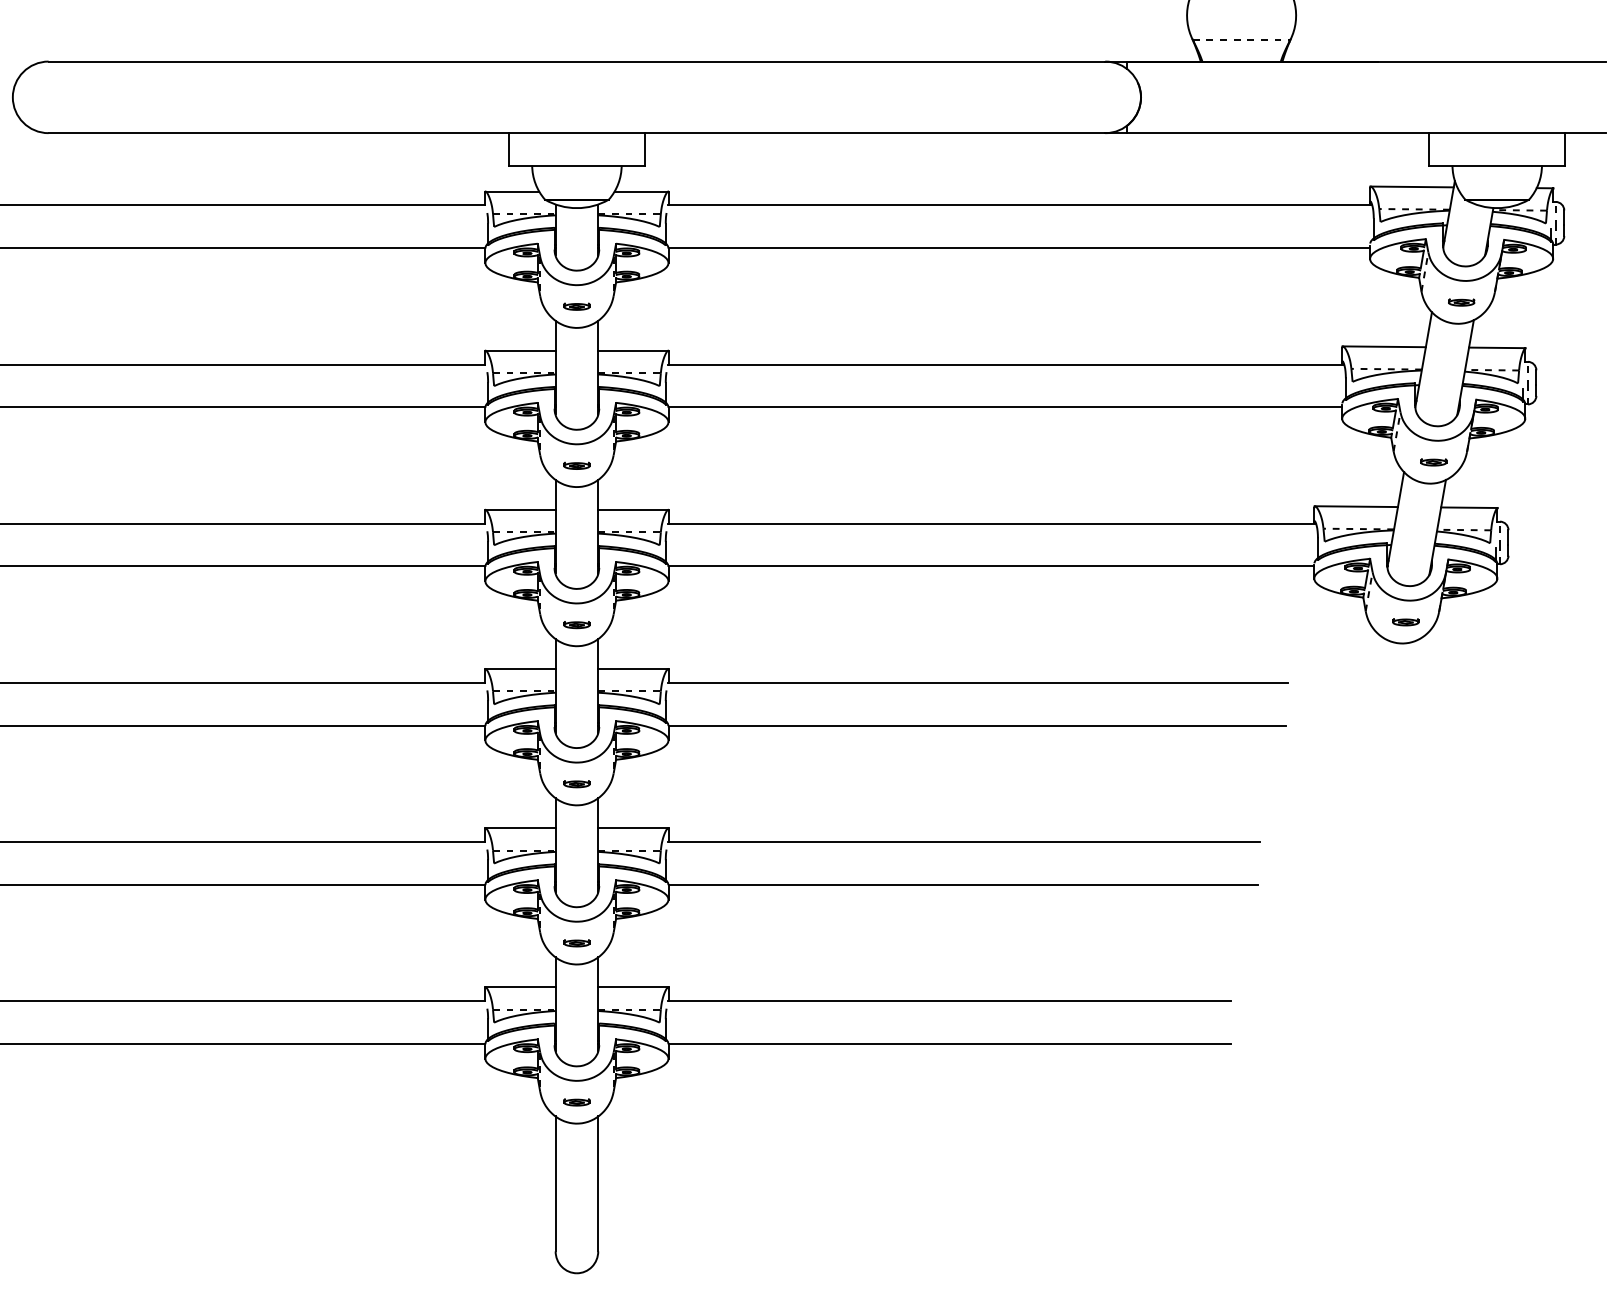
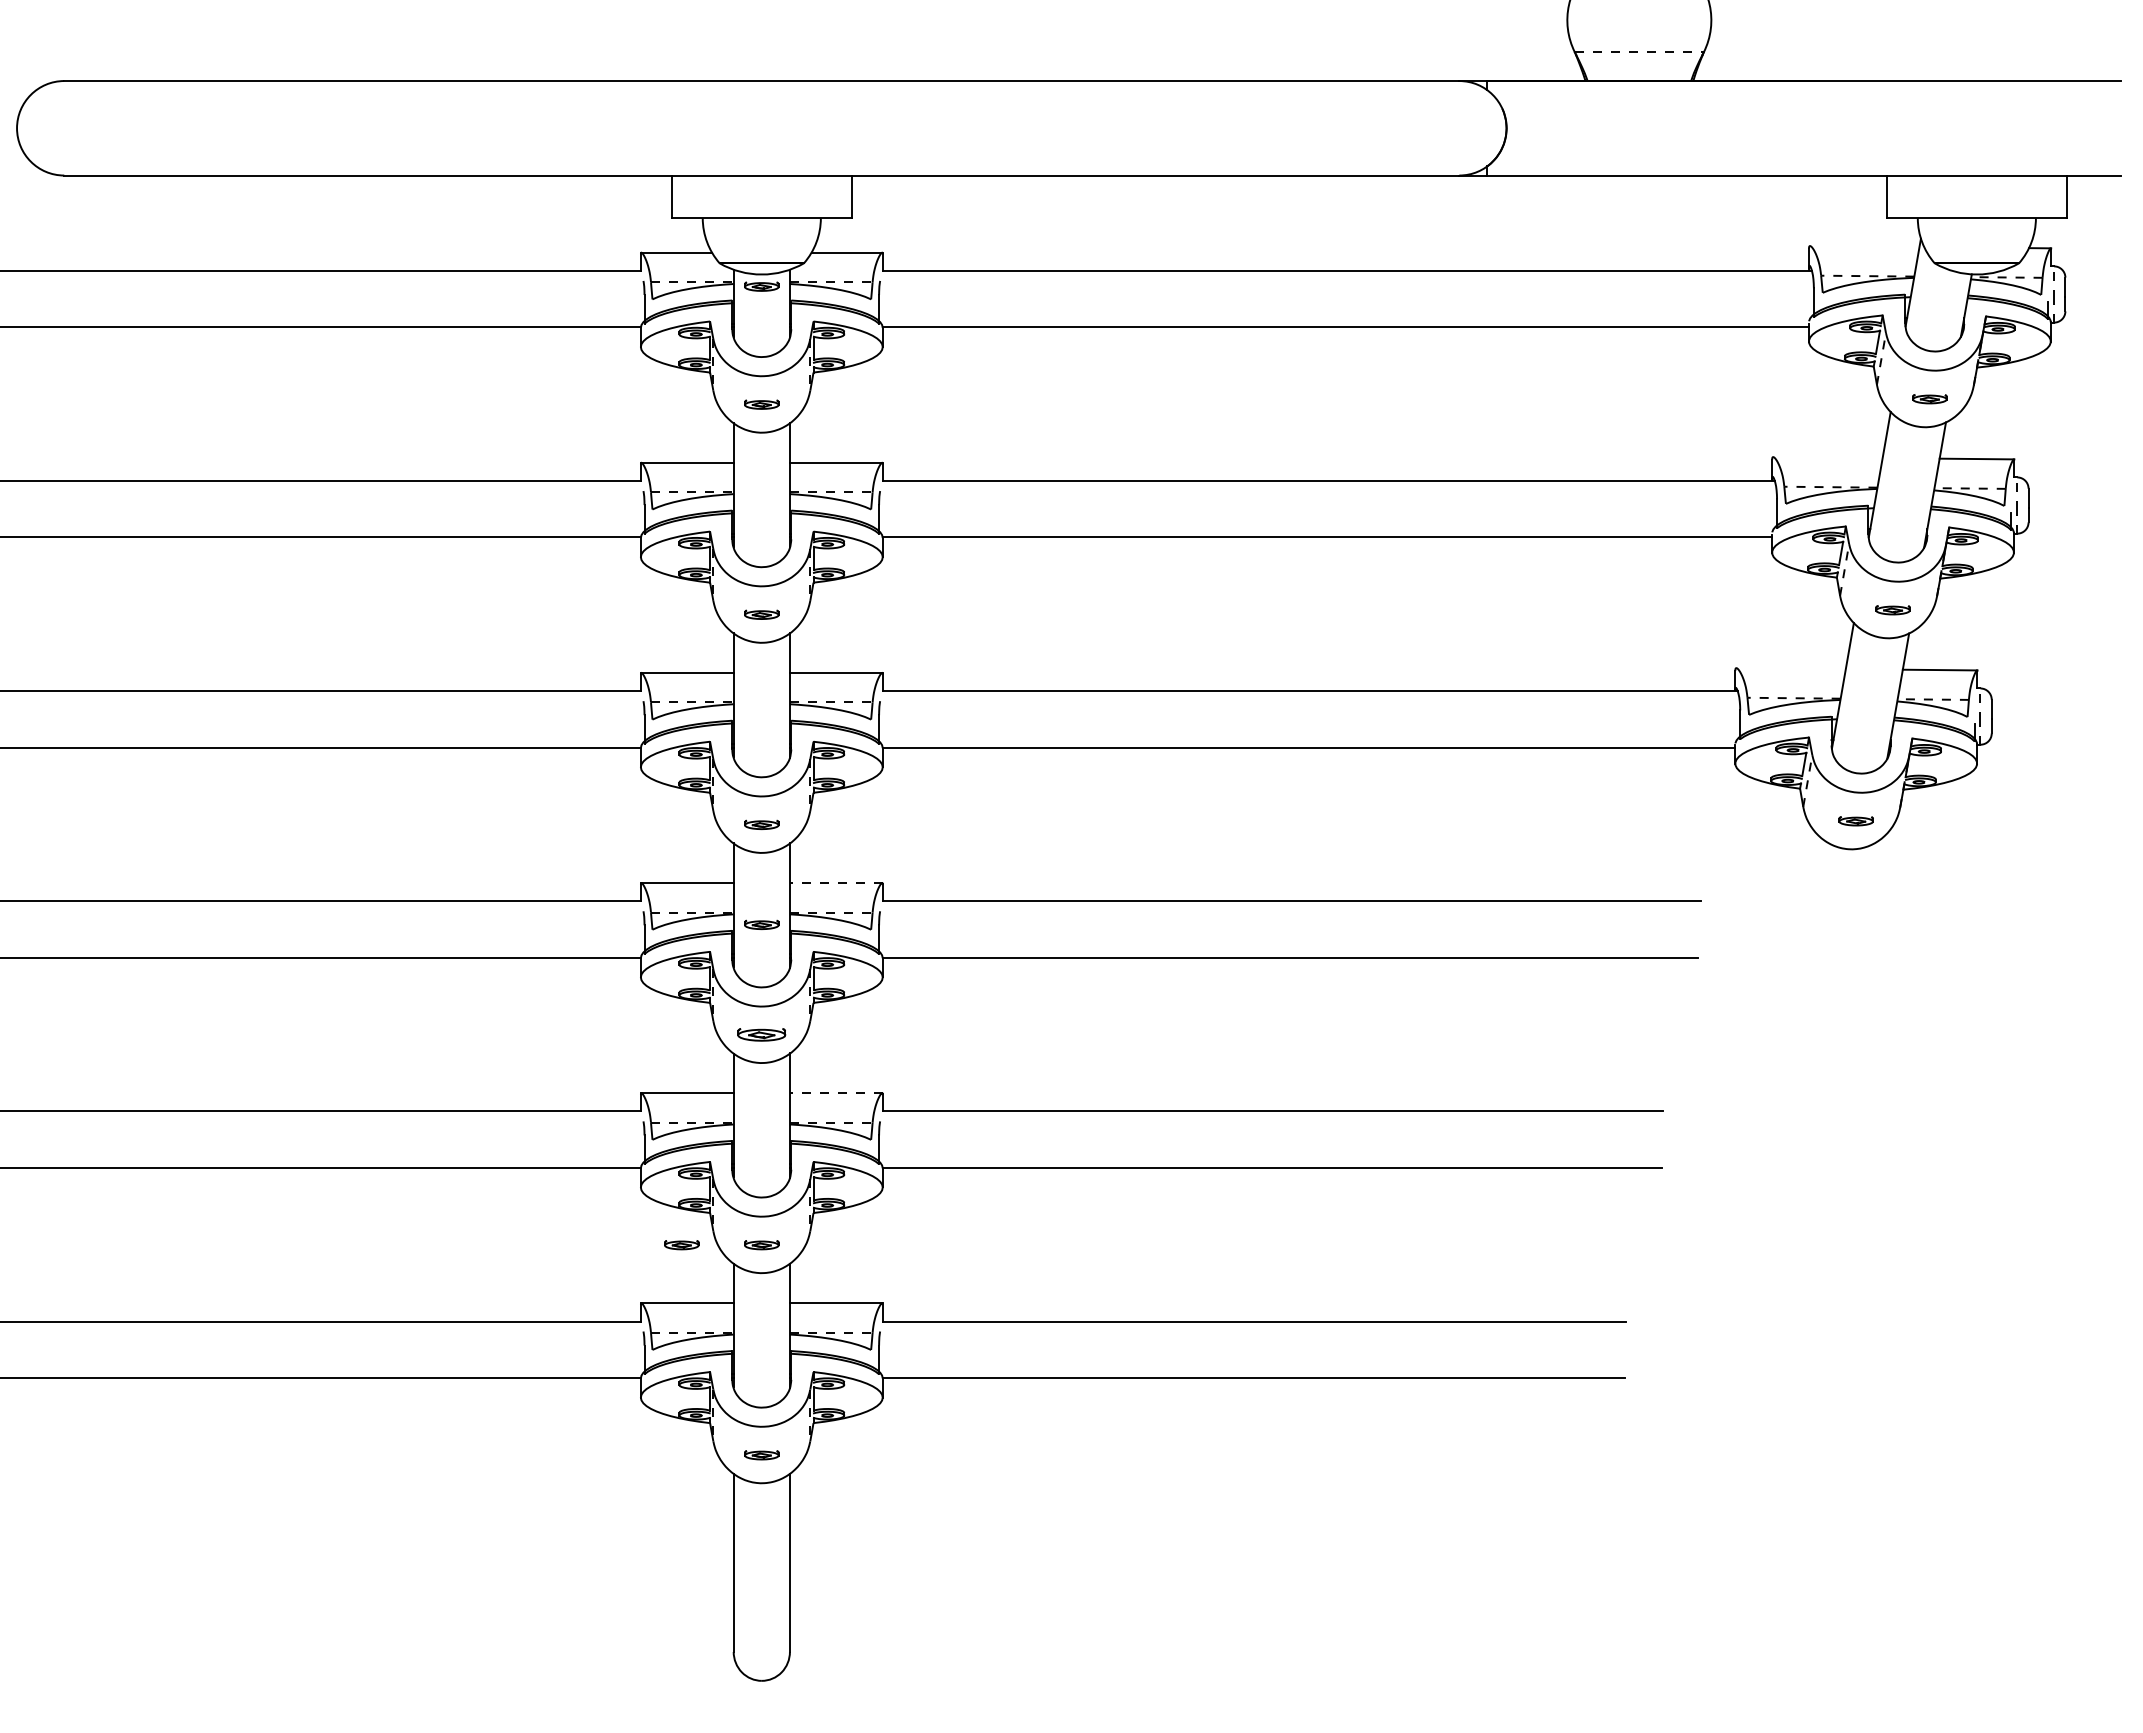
line: (1412, 186) -> (1864, 246), removed
part: (576, 217) -> (761, 286), added
line: (1384, 346) -> (1827, 457), removed
line: (1356, 506) -> (1790, 668), removed
line: (632, 669) -> (835, 883), solid -> dashed
part: (576, 700) -> (761, 924), added
part: (576, 784) -> (761, 1035), size x1.4
line: (632, 828) -> (835, 1093), solid -> dashed
part: (516, 943) -> (681, 1245), added

